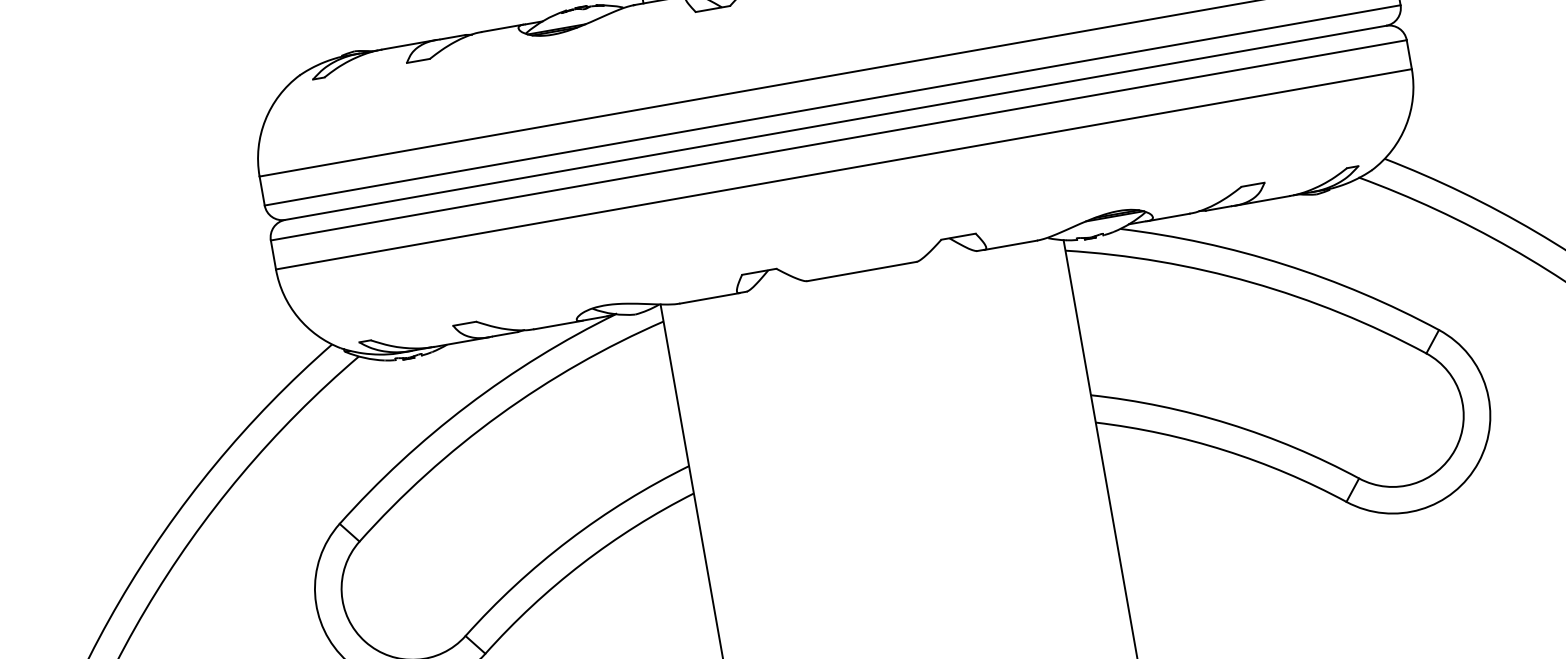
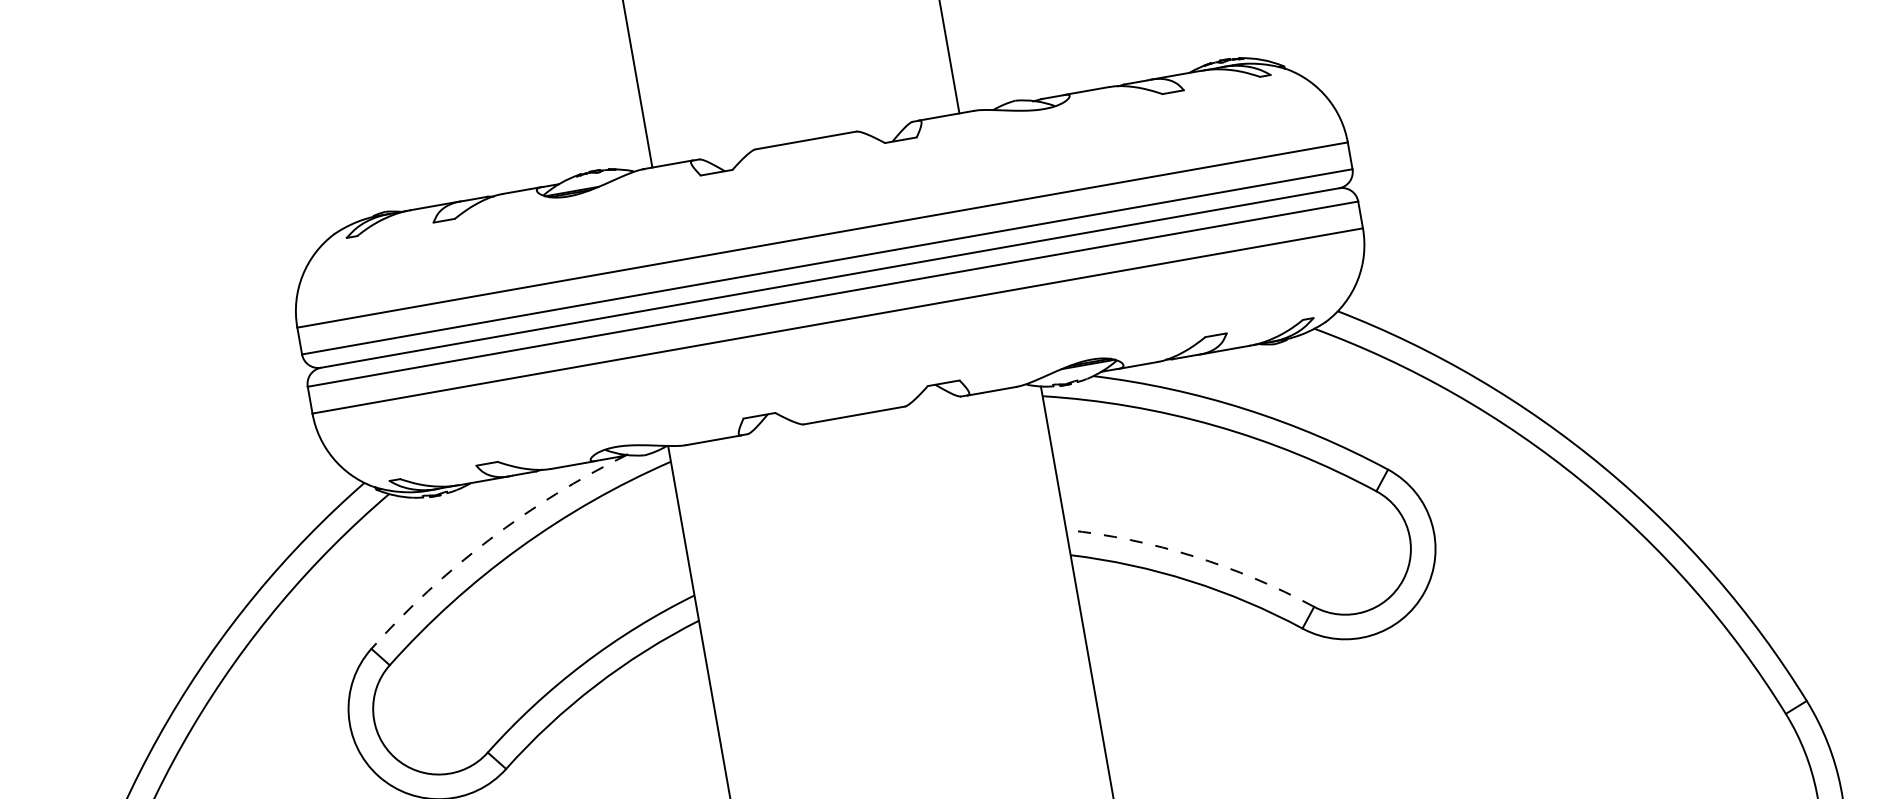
arc: (467, 405) -> (489, 539), solid -> dashed
arc: (1228, 423) -> (1193, 556), solid -> dashed

